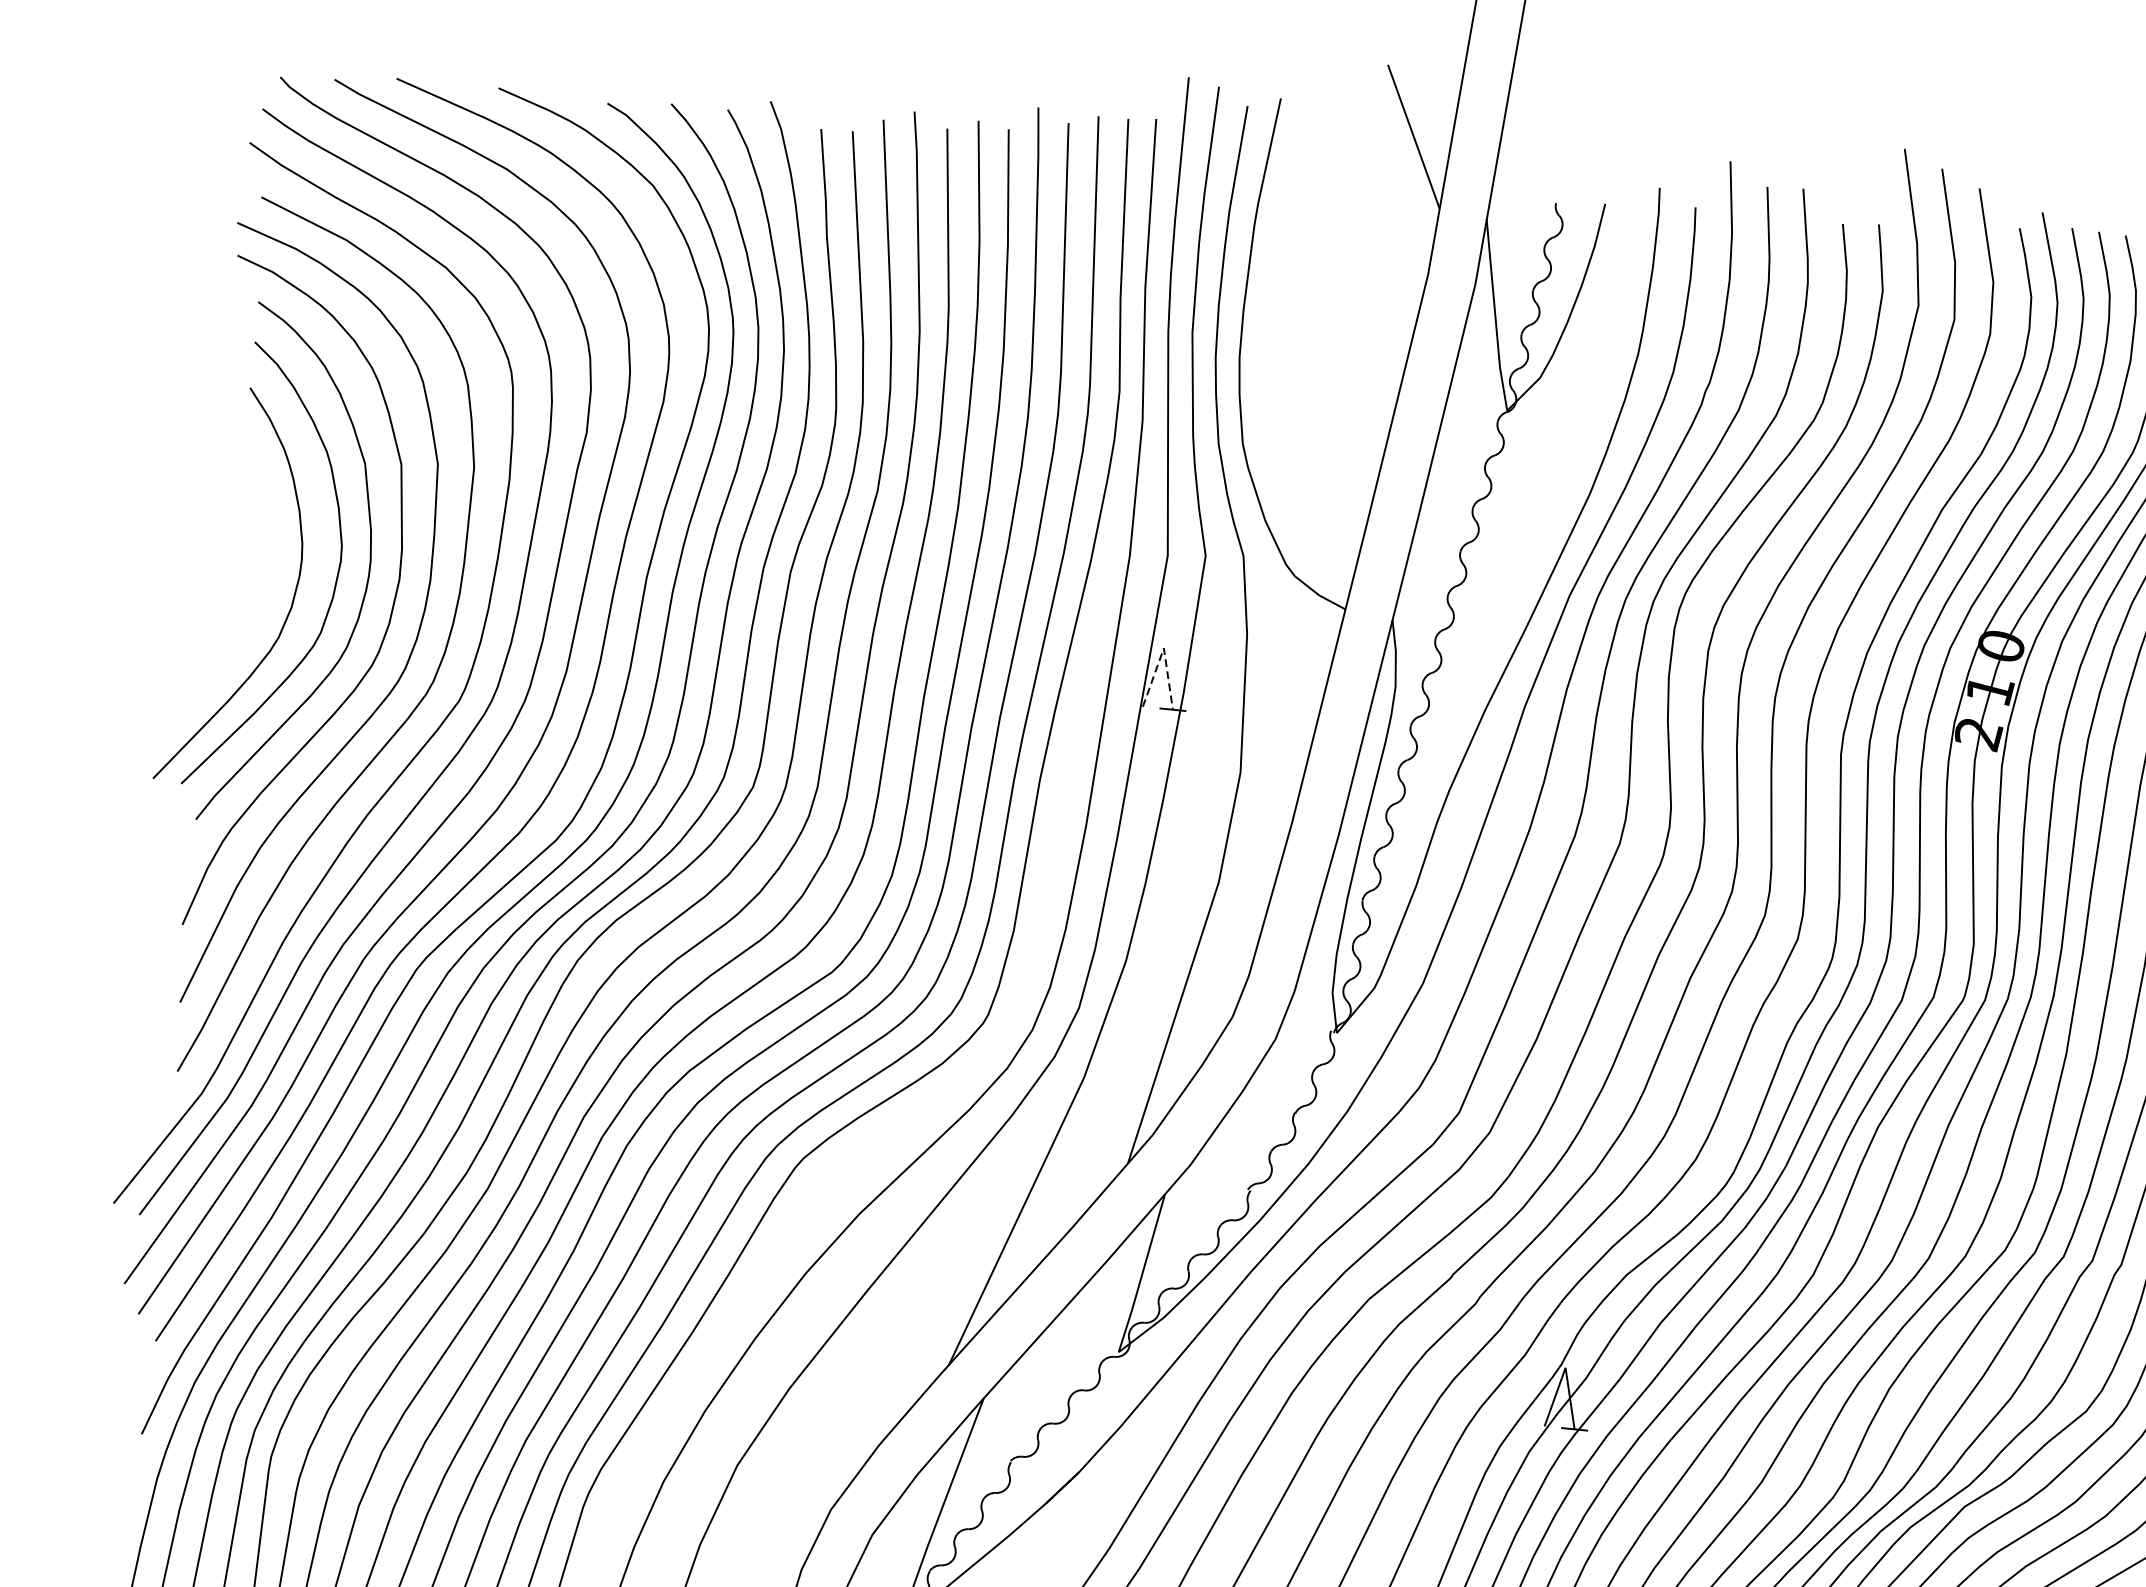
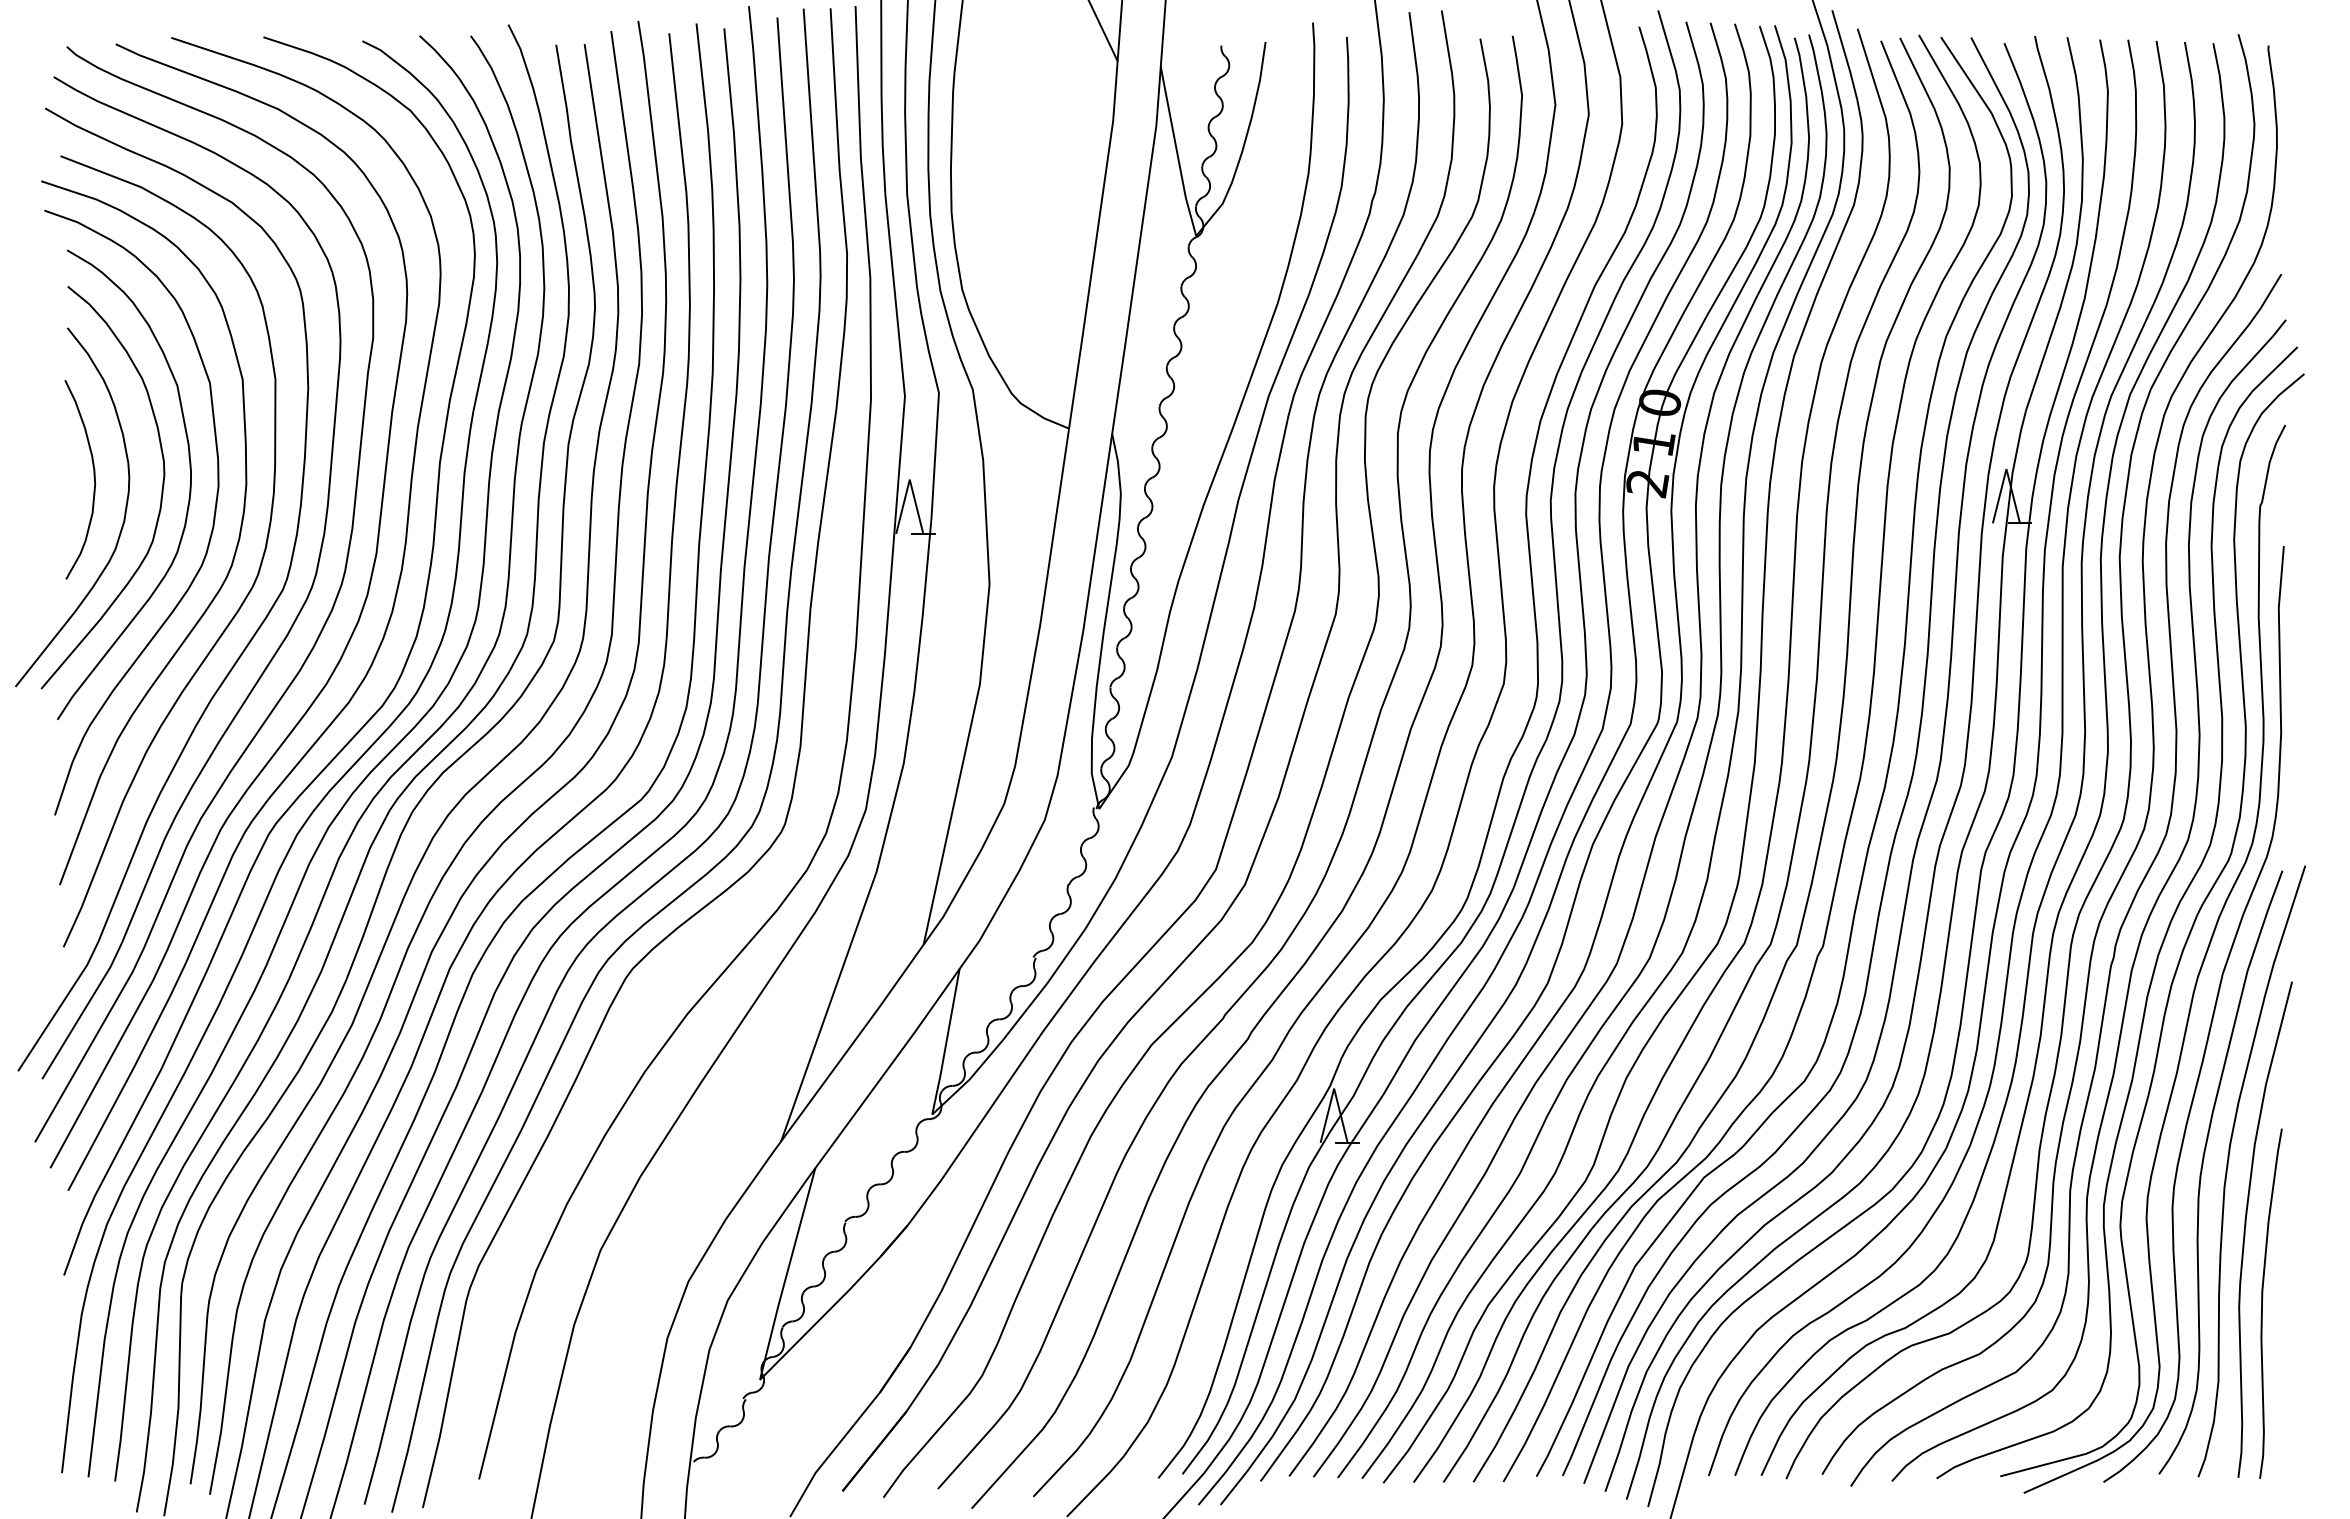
curve: (262, 555) -> (93, 477), added
line: (1163, 648) -> (909, 479), dashed -> solid

